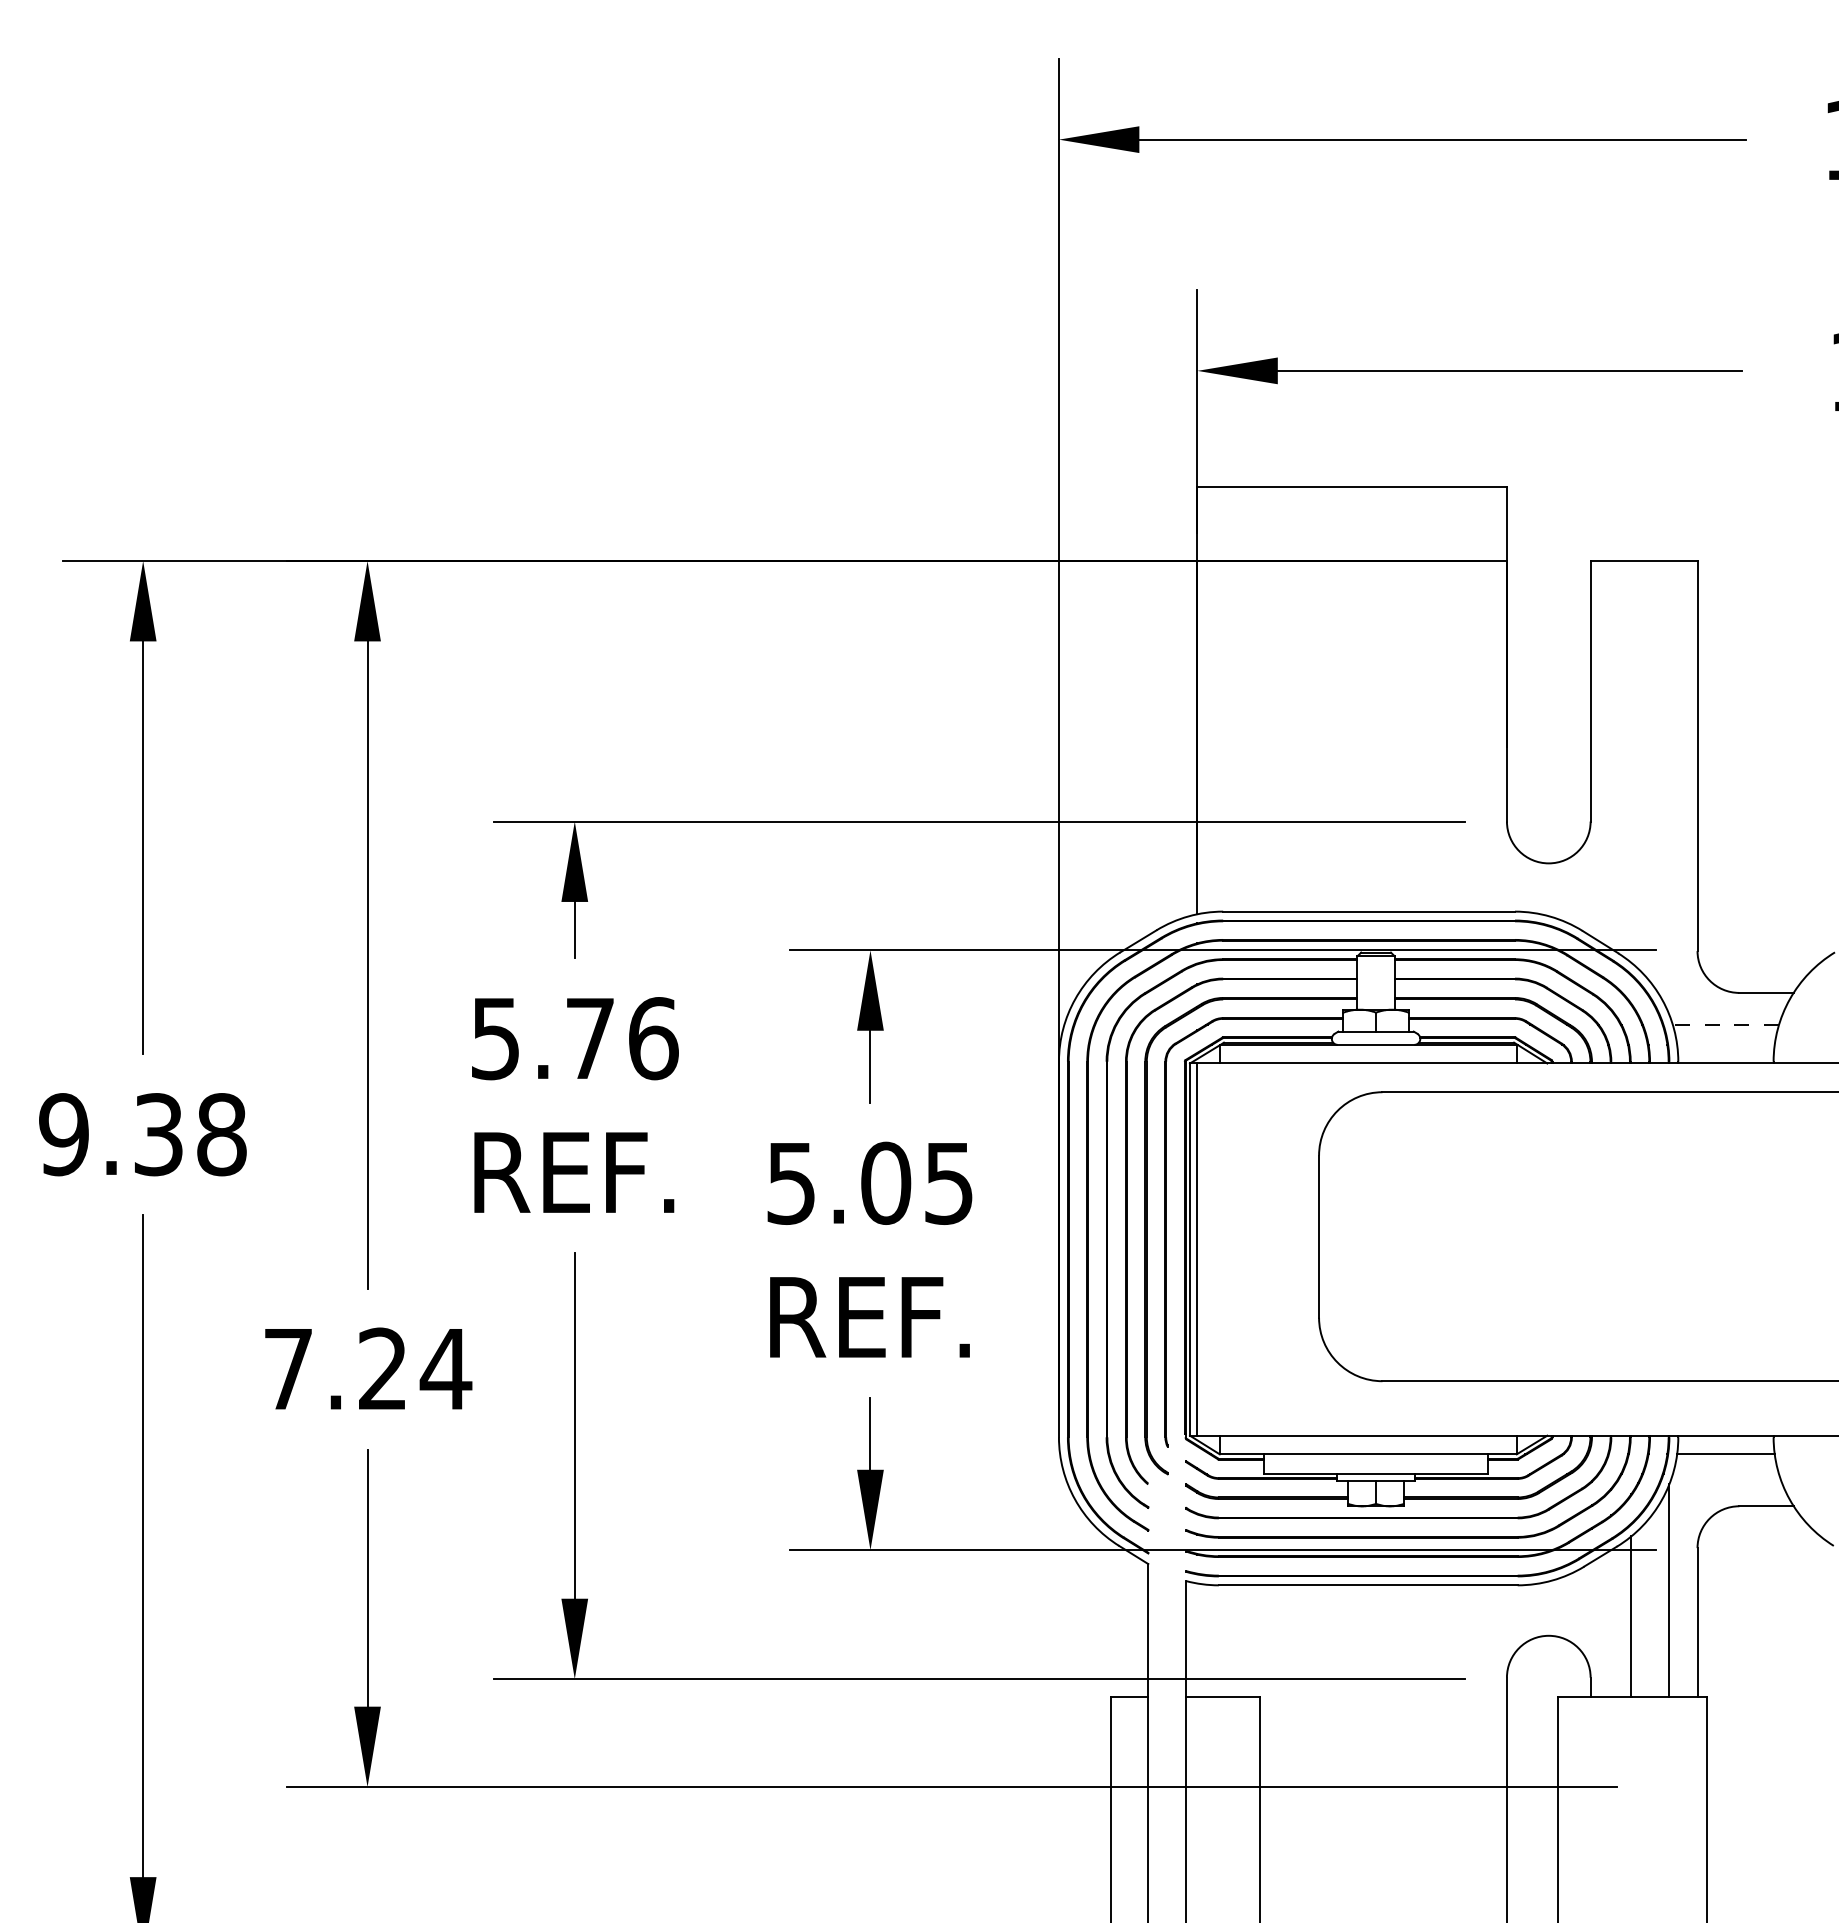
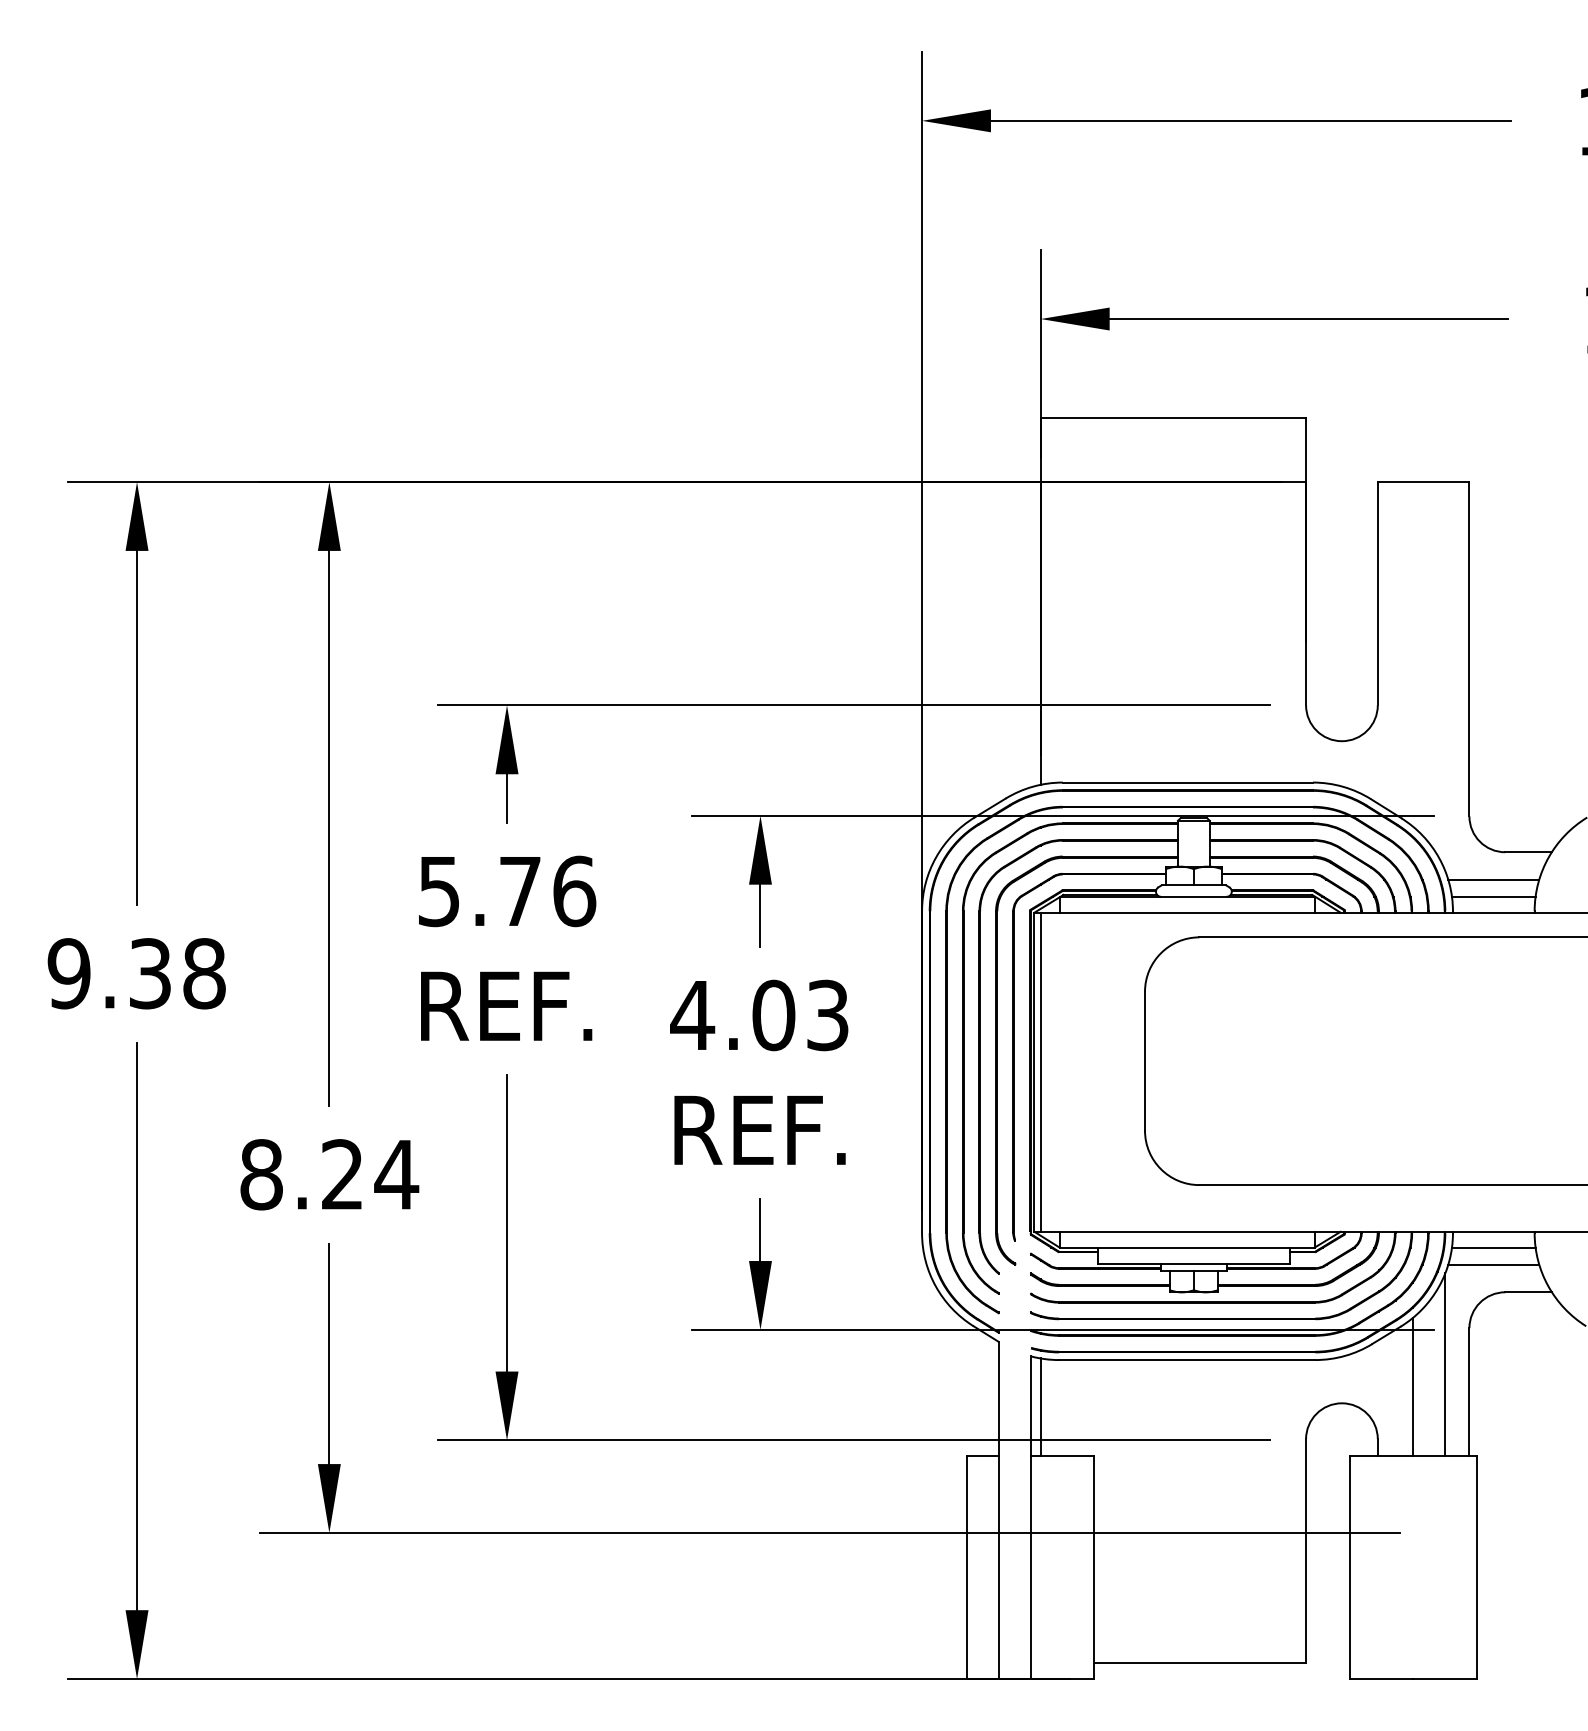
line: (1725, 1024) -> (1493, 879), dashed -> solid
line: (1725, 1044) -> (1493, 896), added
text: (869, 1183) -> (759, 1015), 5.05 -> 4.03
text: (288, 1368) -> (261, 1174), 7.24 -> 8.24
line: (1725, 1473) -> (1493, 1264), added
line: (1197, 1639) -> (1040, 1406), added

